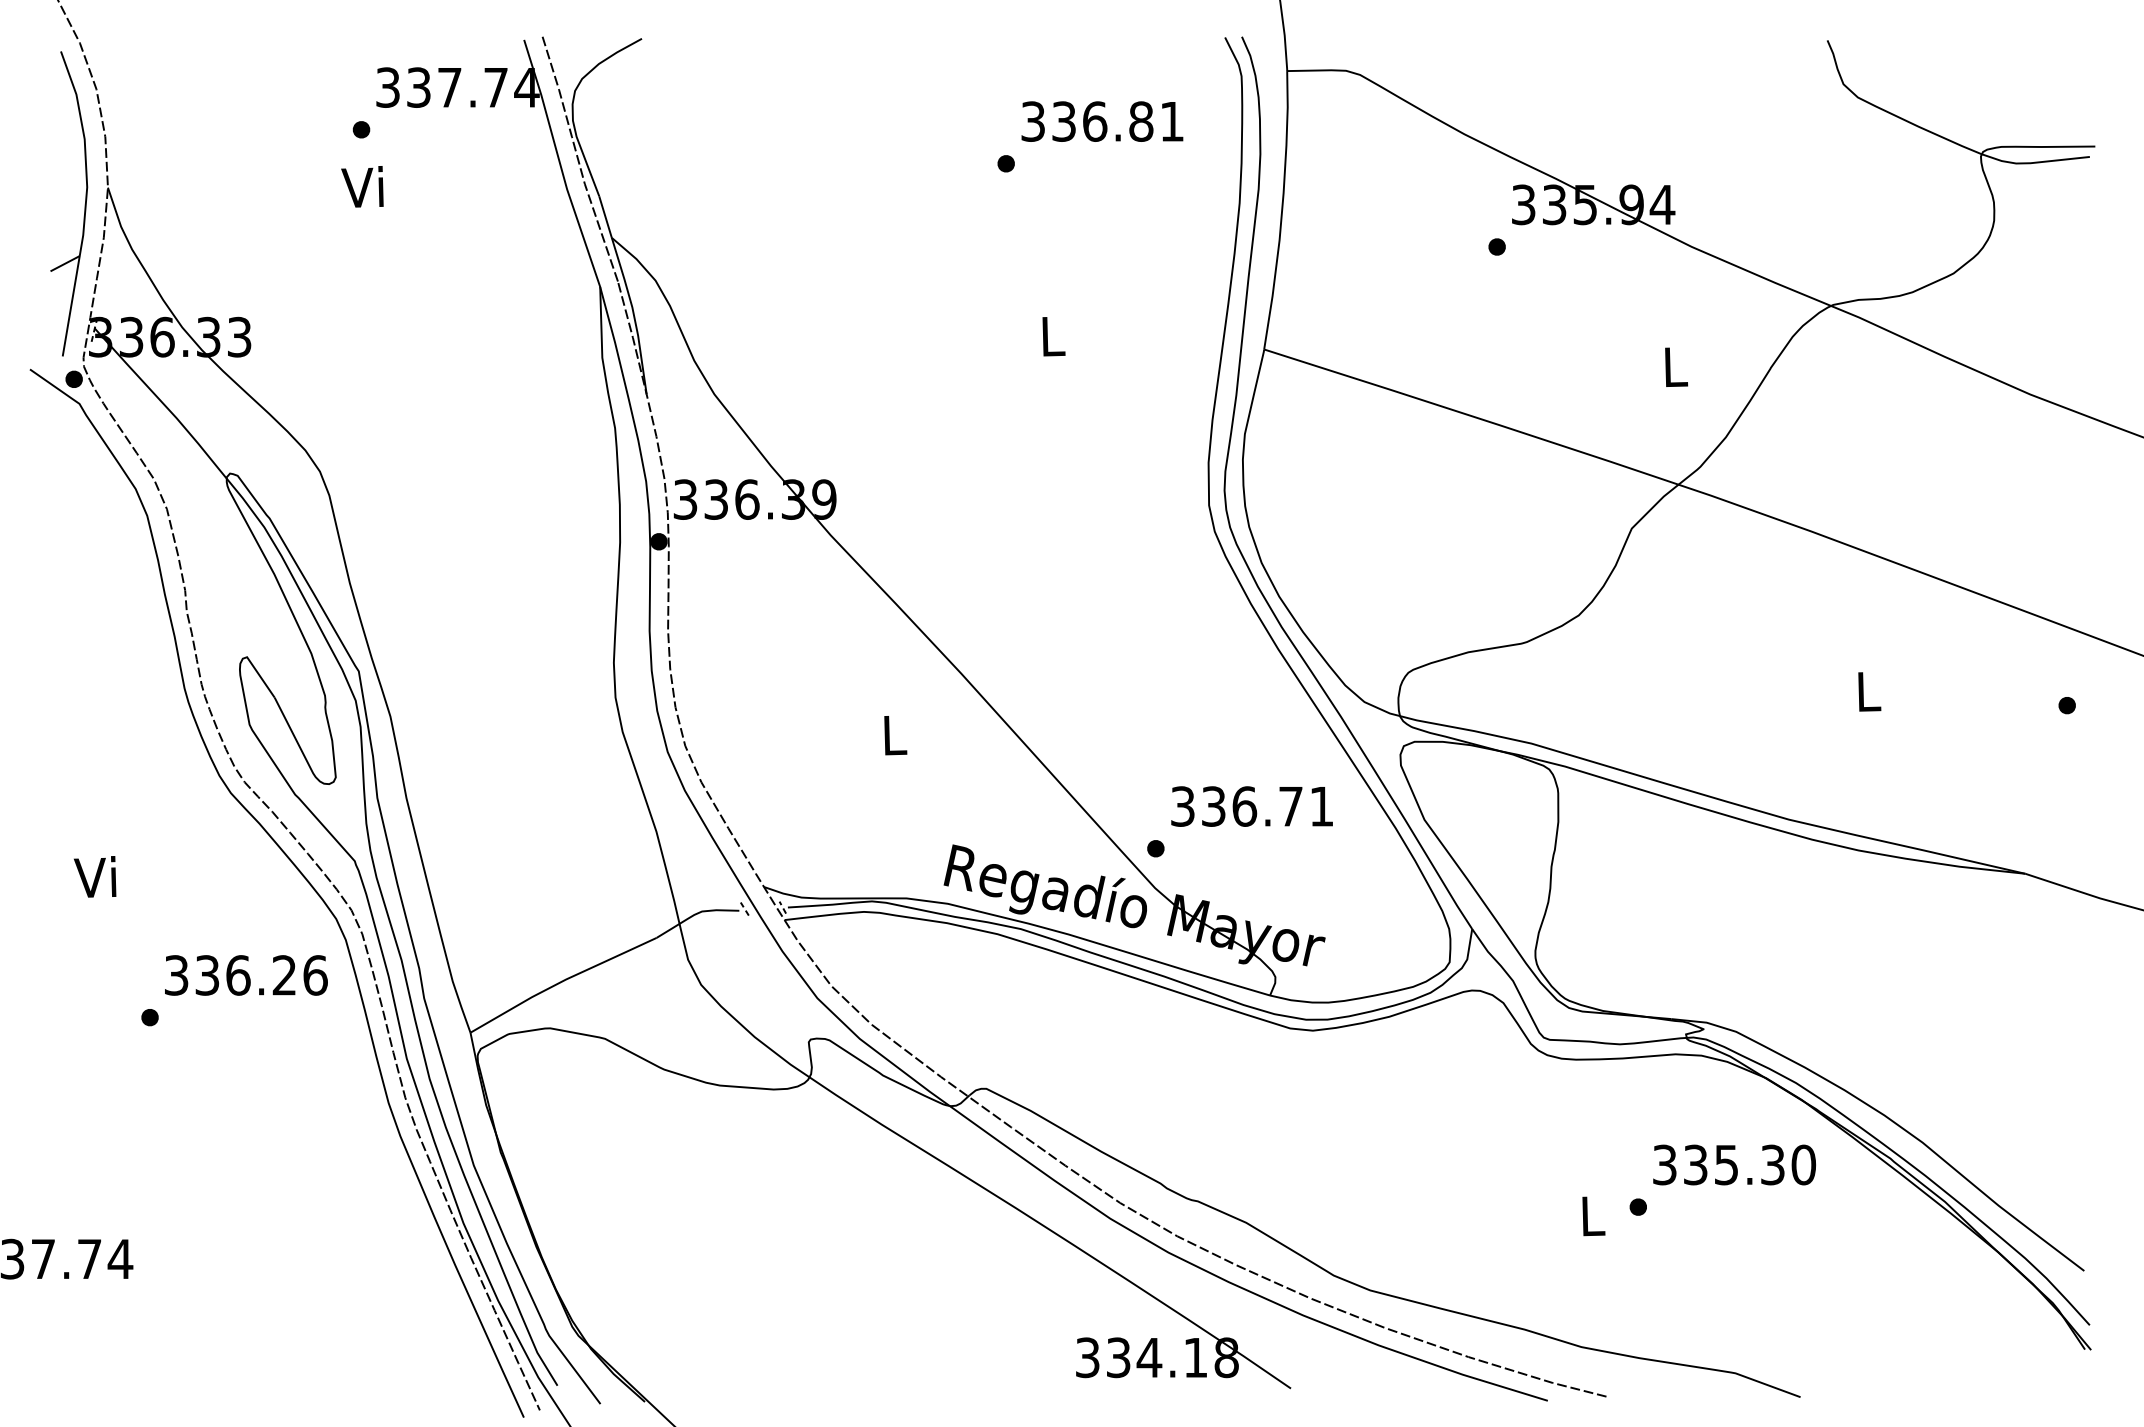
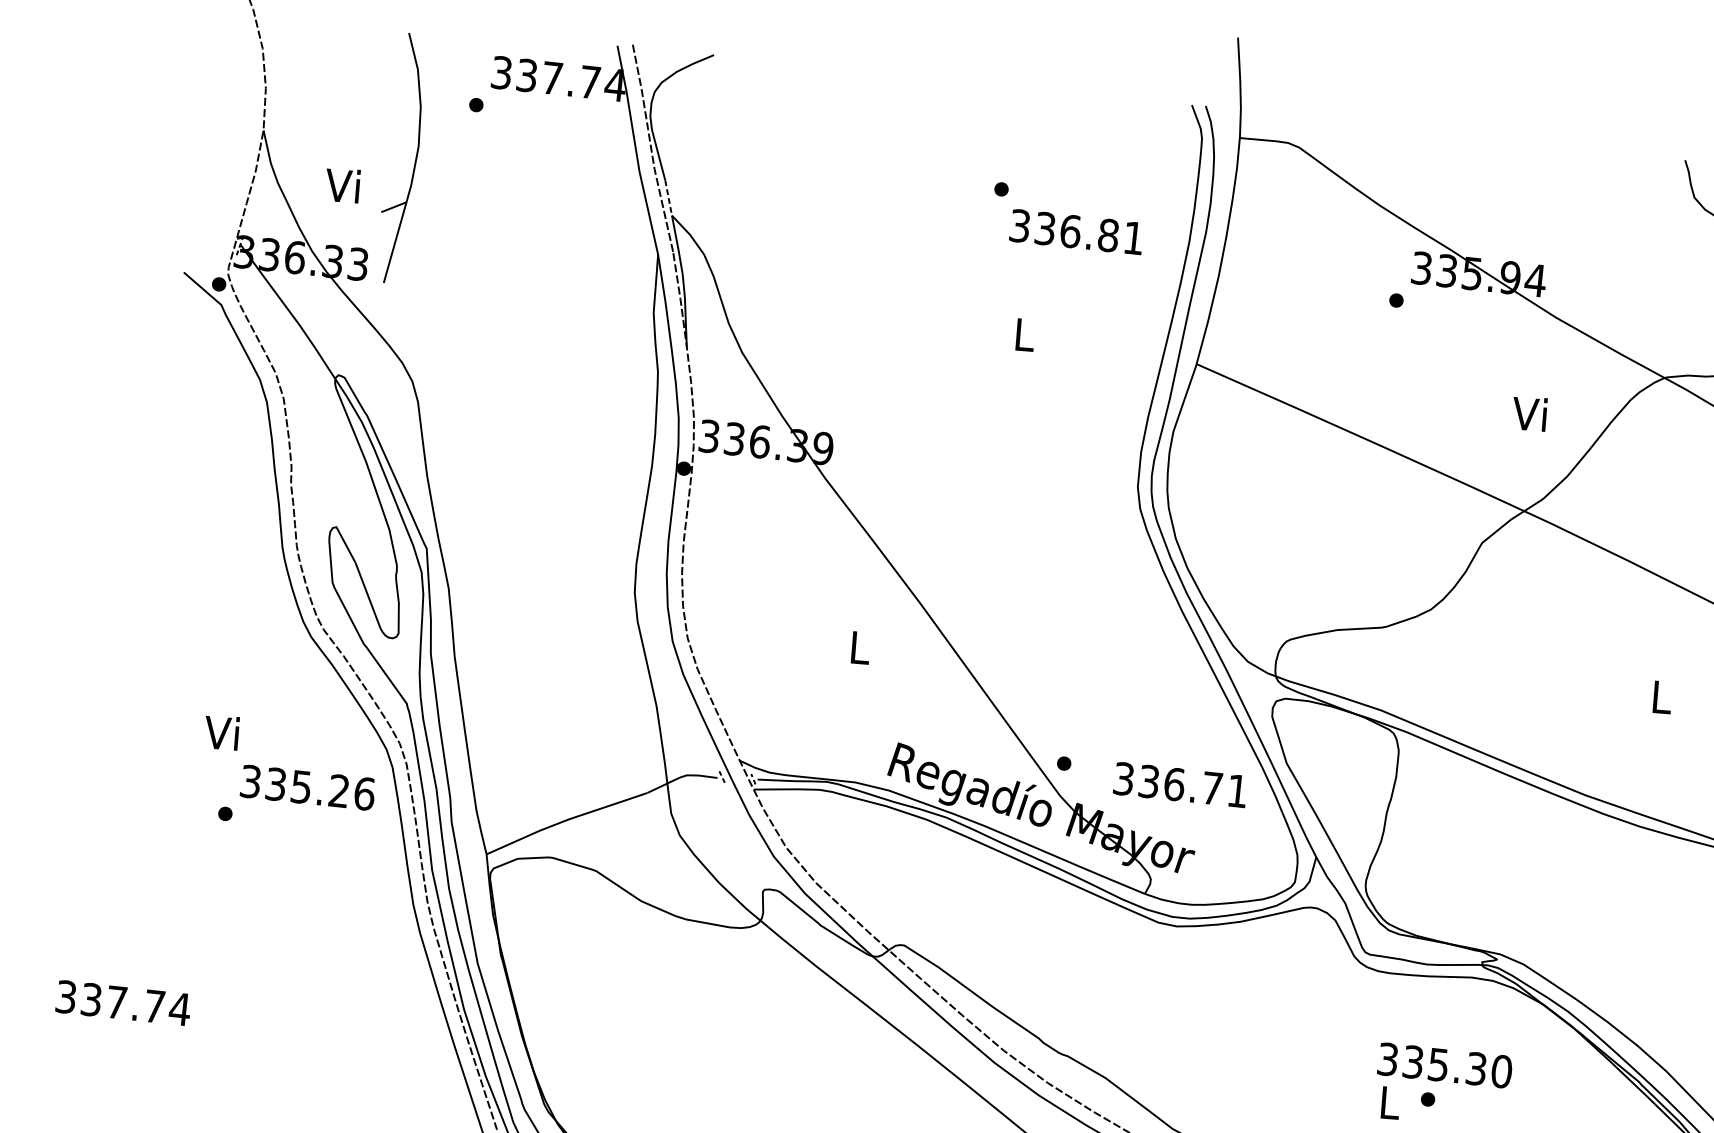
text: (1102, 121) -> (1076, 232), moved
text: (362, 186) -> (342, 185), moved
part: (84, 204) -> (414, 160), moved
line: (605, 217) -> (668, 198), solid -> dashed
text: (1672, 365) -> (1529, 412), L -> Vi
text: (1251, 806) -> (1180, 784), moved
text: (95, 876) -> (222, 732), moved
text: (238, 975) -> (301, 787), 336.26 -> 335.26
text: (1734, 1164) -> (1445, 1065), moved

